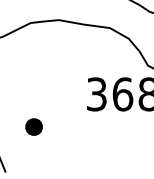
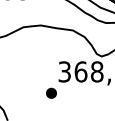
part: (34, 125) -> (51, 92), moved

